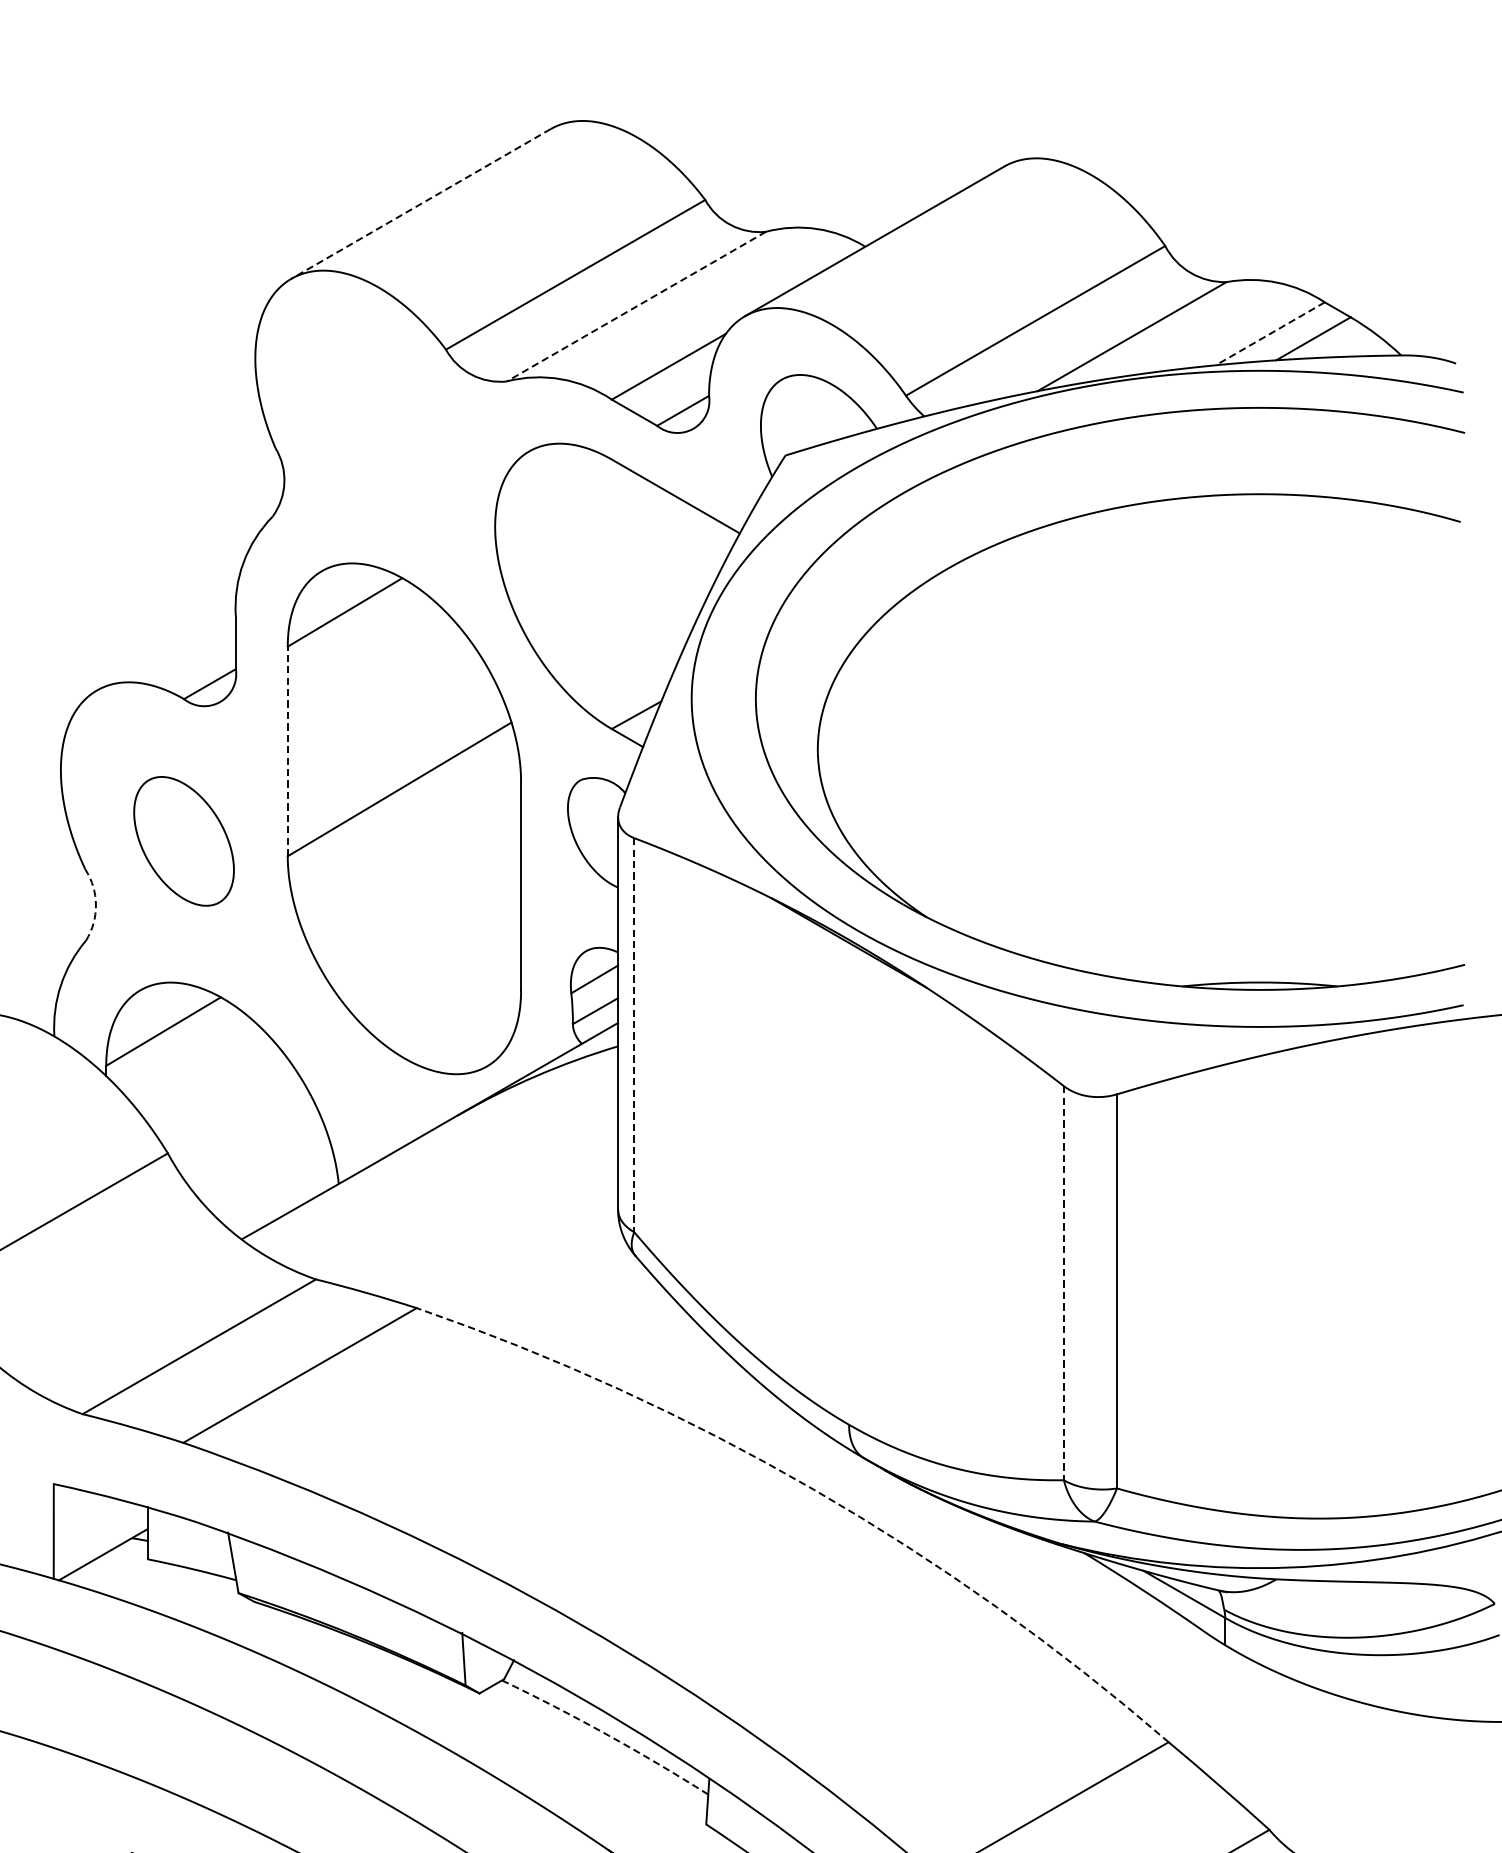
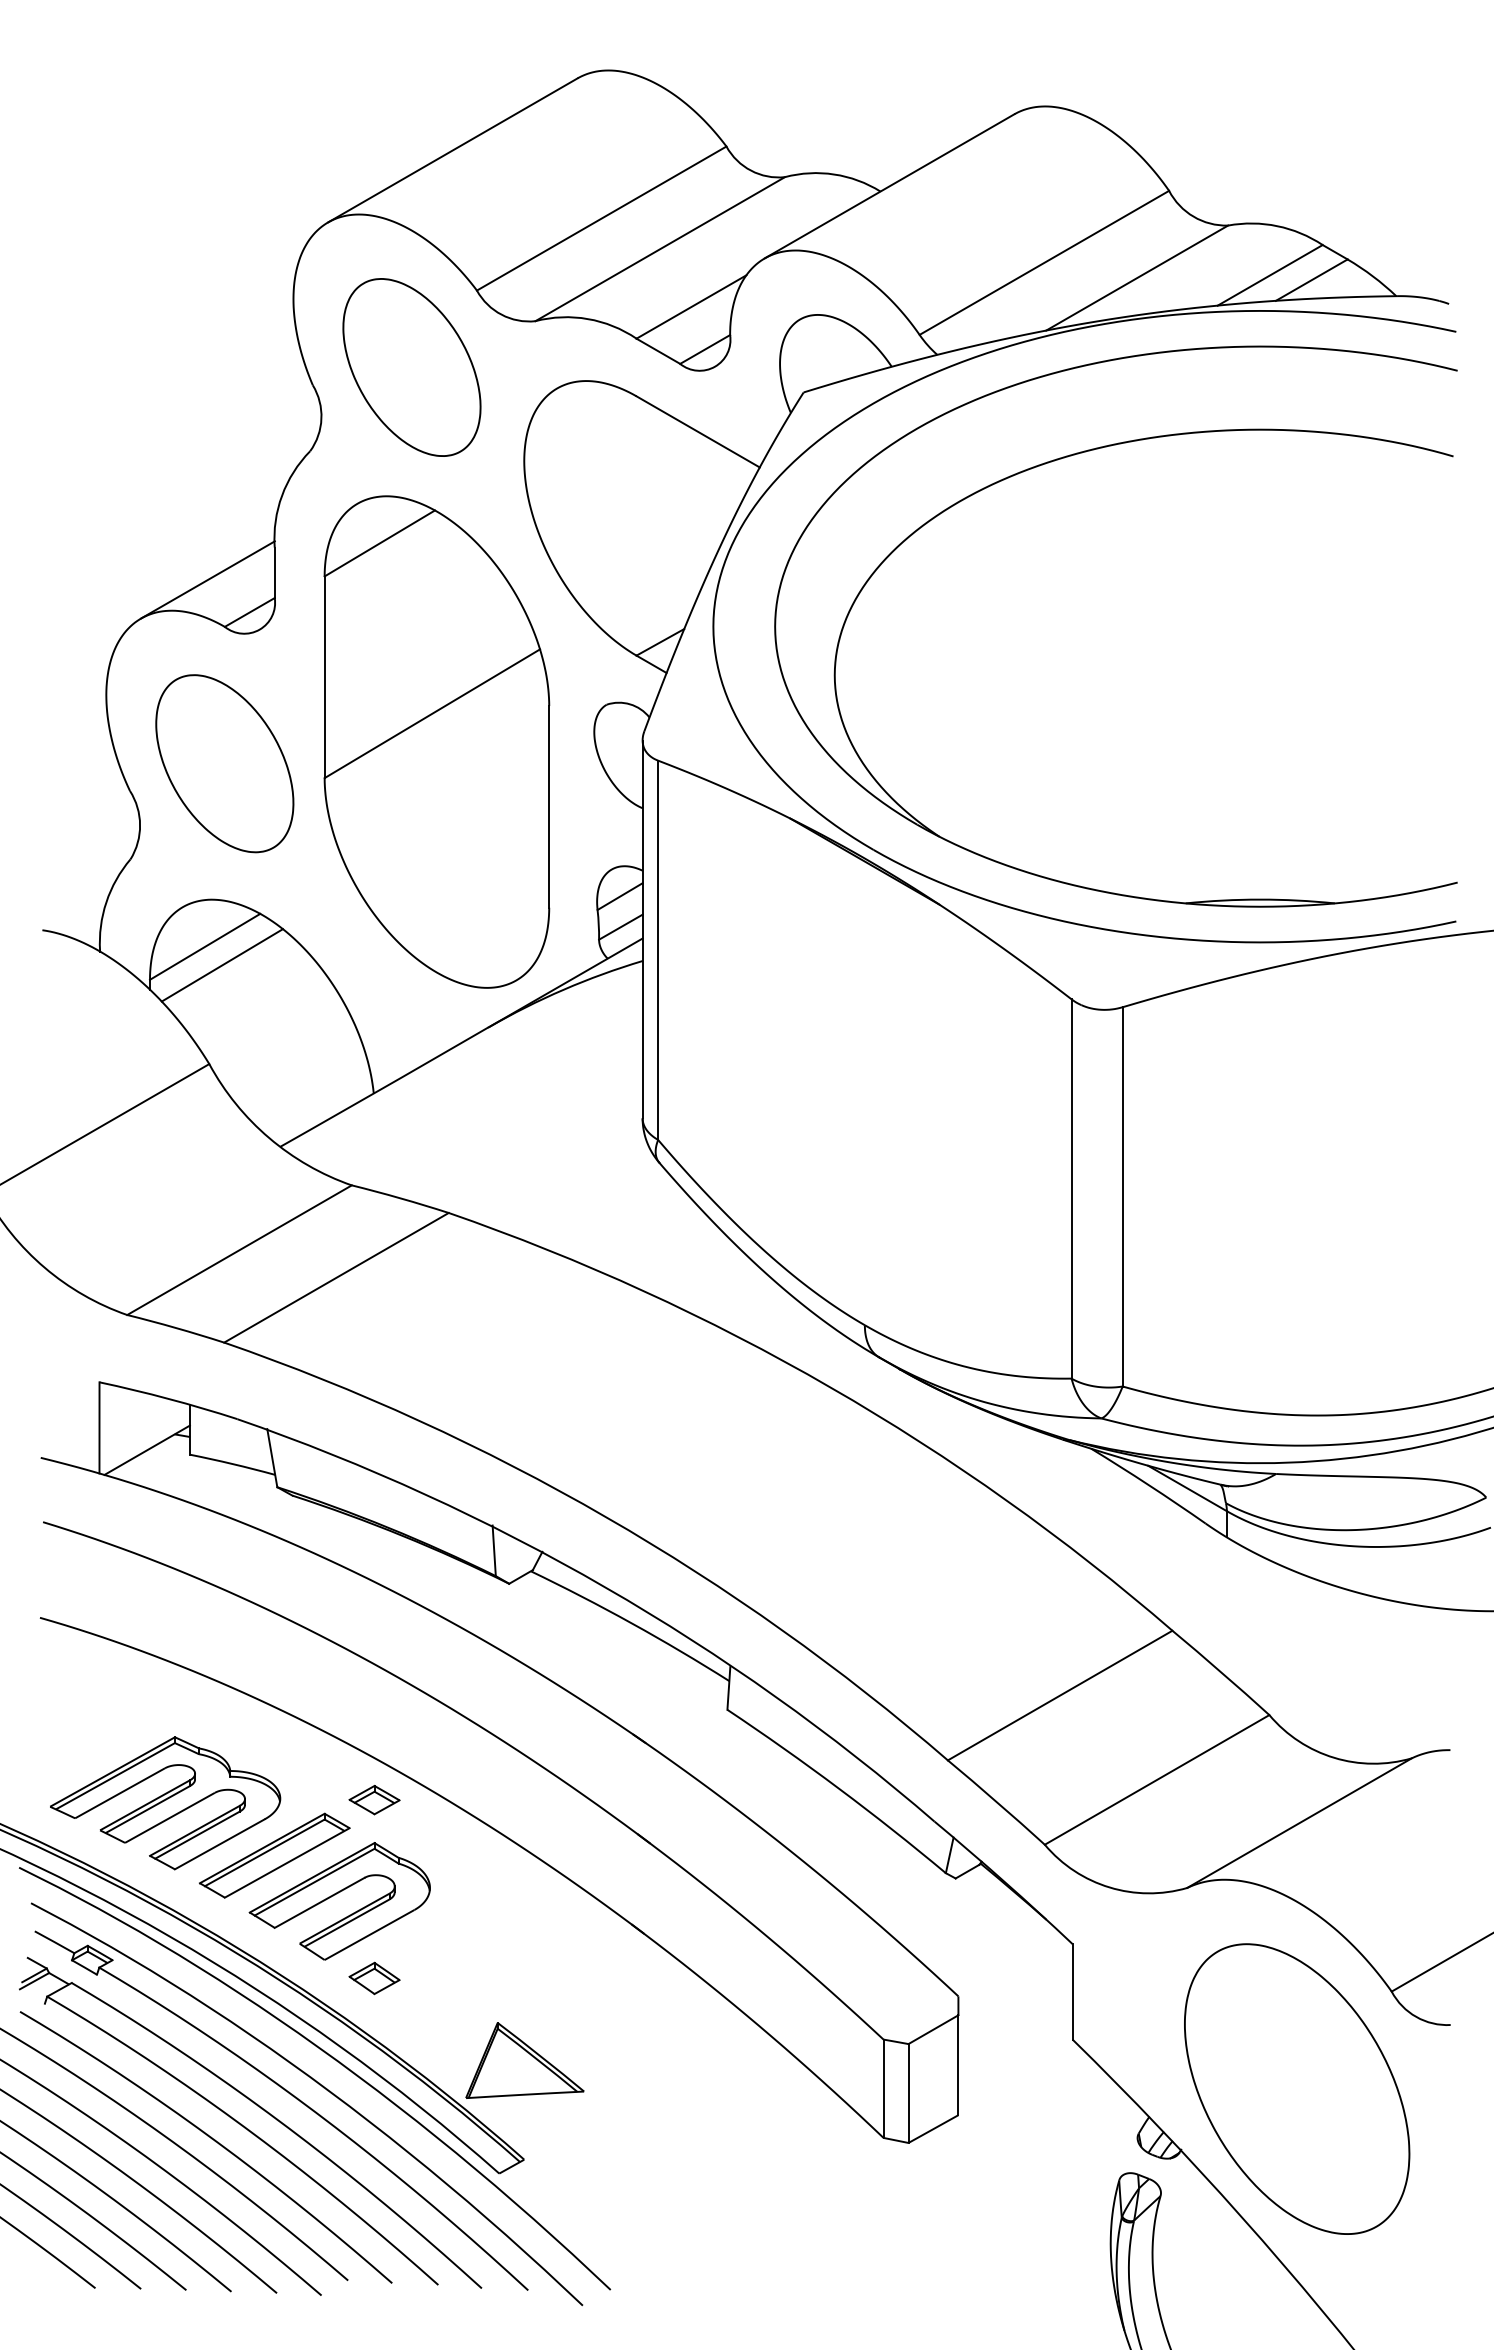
line: (420, 204) -> (452, 150), dashed -> solid
line: (635, 306) -> (659, 249), dashed -> solid
line: (1270, 333) -> (1270, 275), dashed -> solid
part: (377, 429) -> (411, 367), added
line: (166, 649) -> (207, 579), added
line: (287, 751) -> (324, 677), dashed -> solid
part: (183, 841) -> (224, 763), size x1.43
arc: (96, 905) -> (140, 825), dashed -> solid
line: (634, 1035) -> (658, 950), dashed -> solid
line: (180, 1050) -> (221, 965), added
line: (1063, 1282) -> (1071, 1188), dashed -> solid
arc: (813, 1489) -> (830, 1387), dashed -> solid
arc: (606, 1734) -> (631, 1623), dashed -> solid

